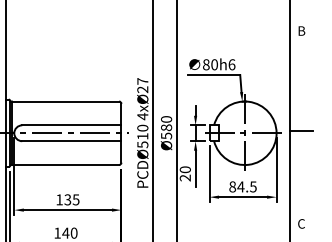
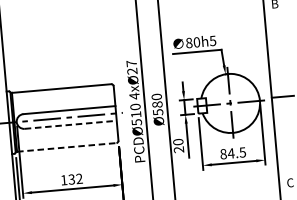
text: (231, 64) -> (212, 40), 80h6 -> 80h5
line: (71, 141) -> (70, 125), solid -> dashed
line: (65, 165) -> (66, 147), solid -> dashed
text: (75, 199) -> (78, 178), 135 -> 132

